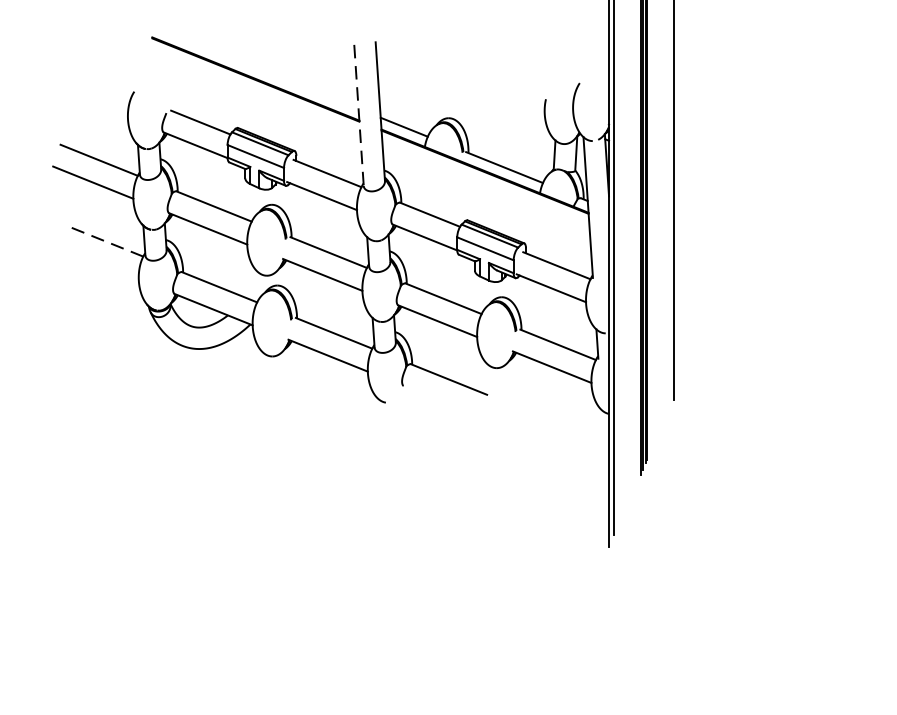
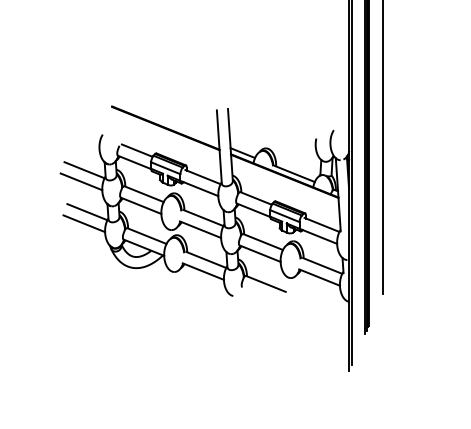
line: (359, 114) -> (219, 146), dashed -> solid
line: (104, 241) -> (87, 212), dashed -> solid
line: (99, 262) -> (84, 223), added

